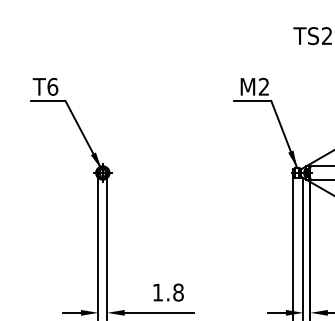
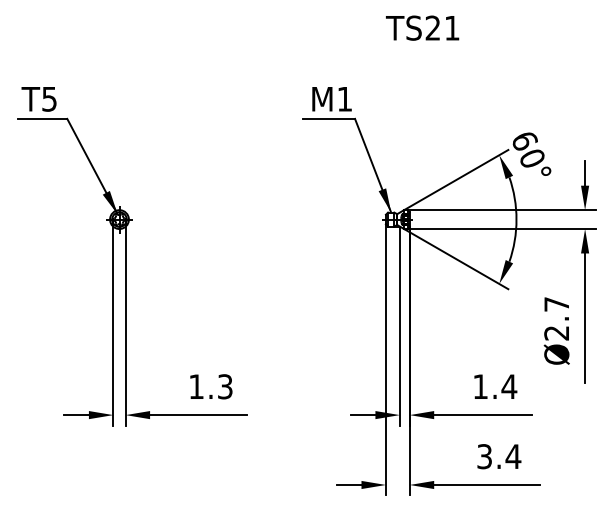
text: (52, 86) -> (49, 98), T6 -> T5
text: (263, 86) -> (344, 98), M2 -> M1
text: (177, 292) -> (224, 386), 1.8 -> 1.3

